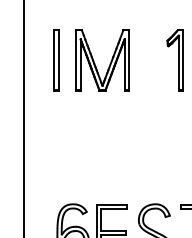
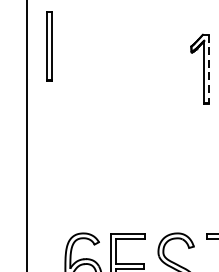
part: (56, 60) -> (49, 46), moved
line: (183, 61) -> (209, 70), solid -> dashed
part: (95, 63) -> (108, 72), removed

